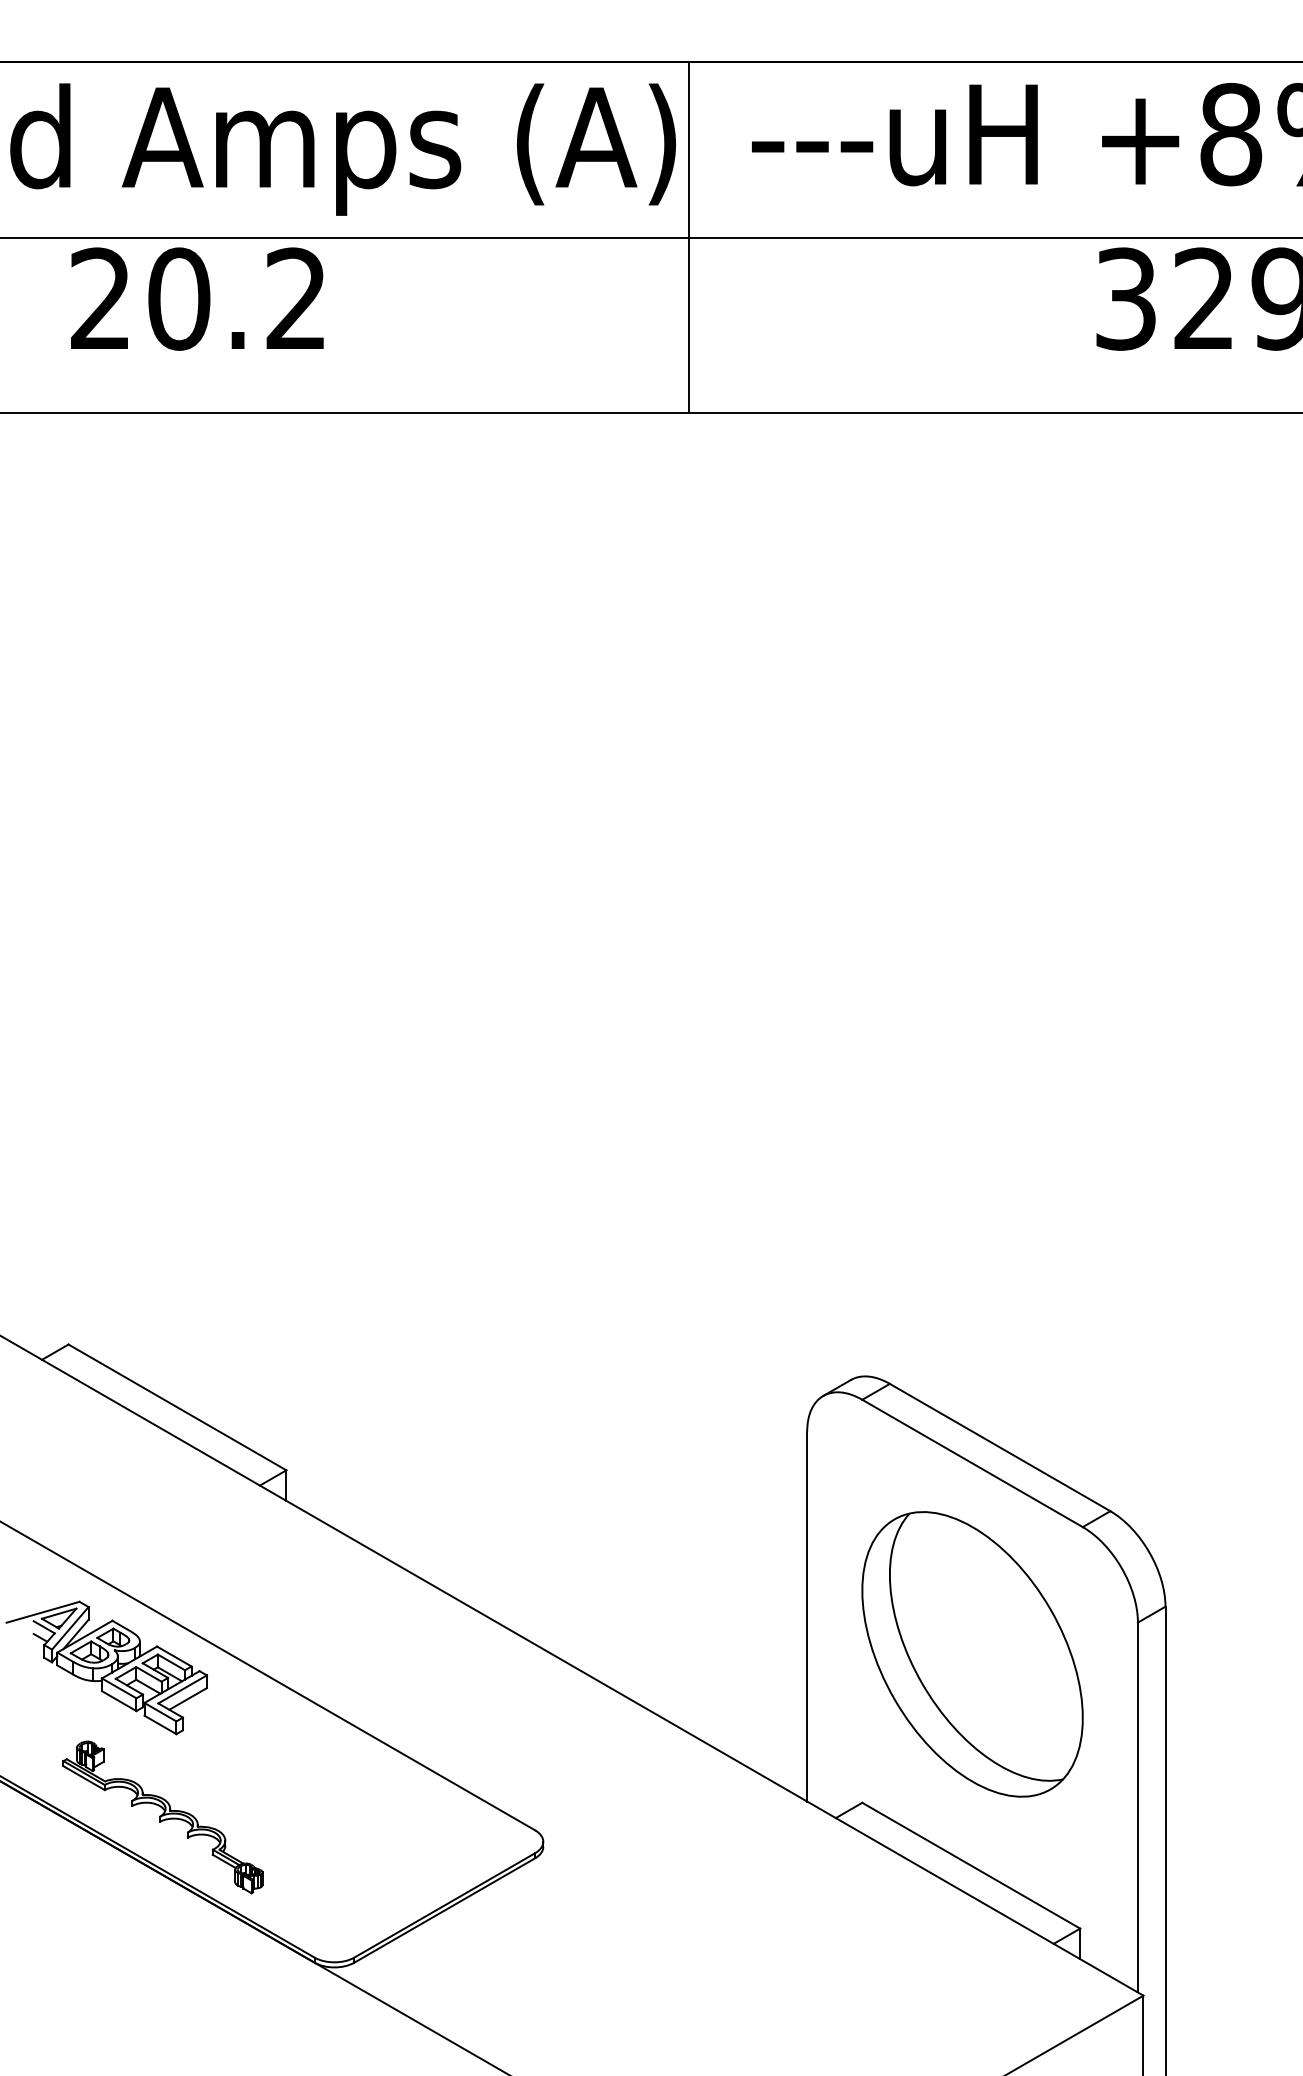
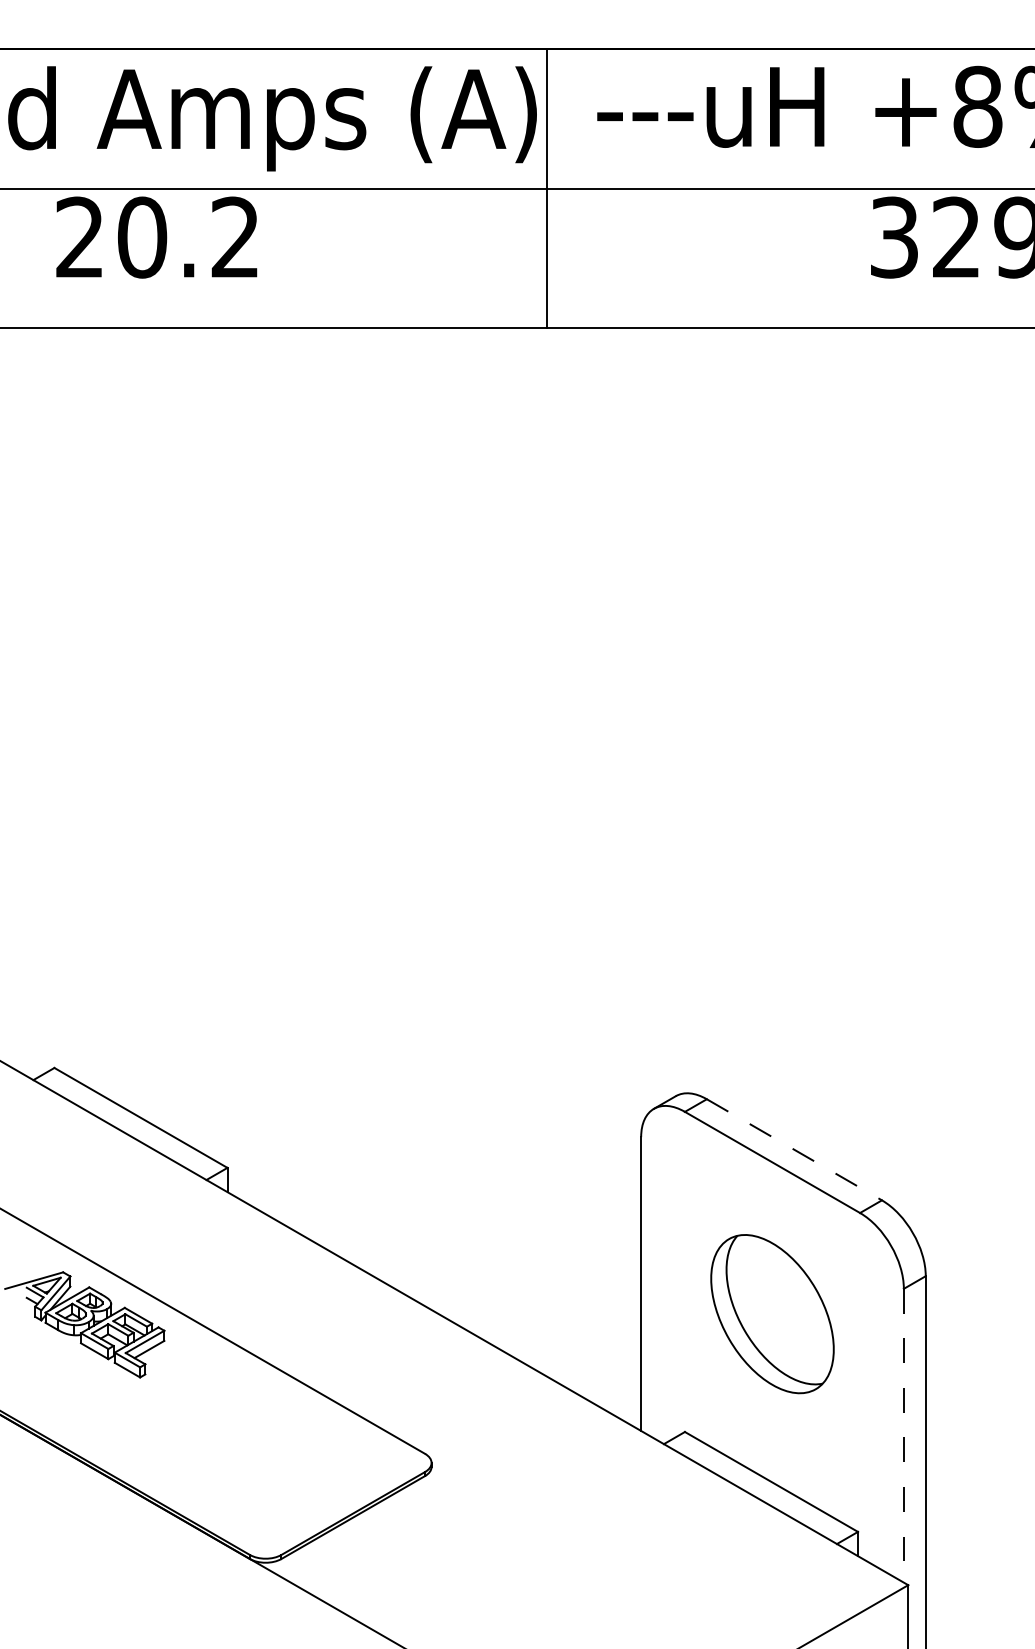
line: (1000, 1447) -> (794, 1149), solid -> dashed
part: (972, 1654) -> (772, 1314), size x0.7
line: (1137, 1807) -> (903, 1435), solid -> dashed
part: (162, 1817) -> (129, 1443), removed

